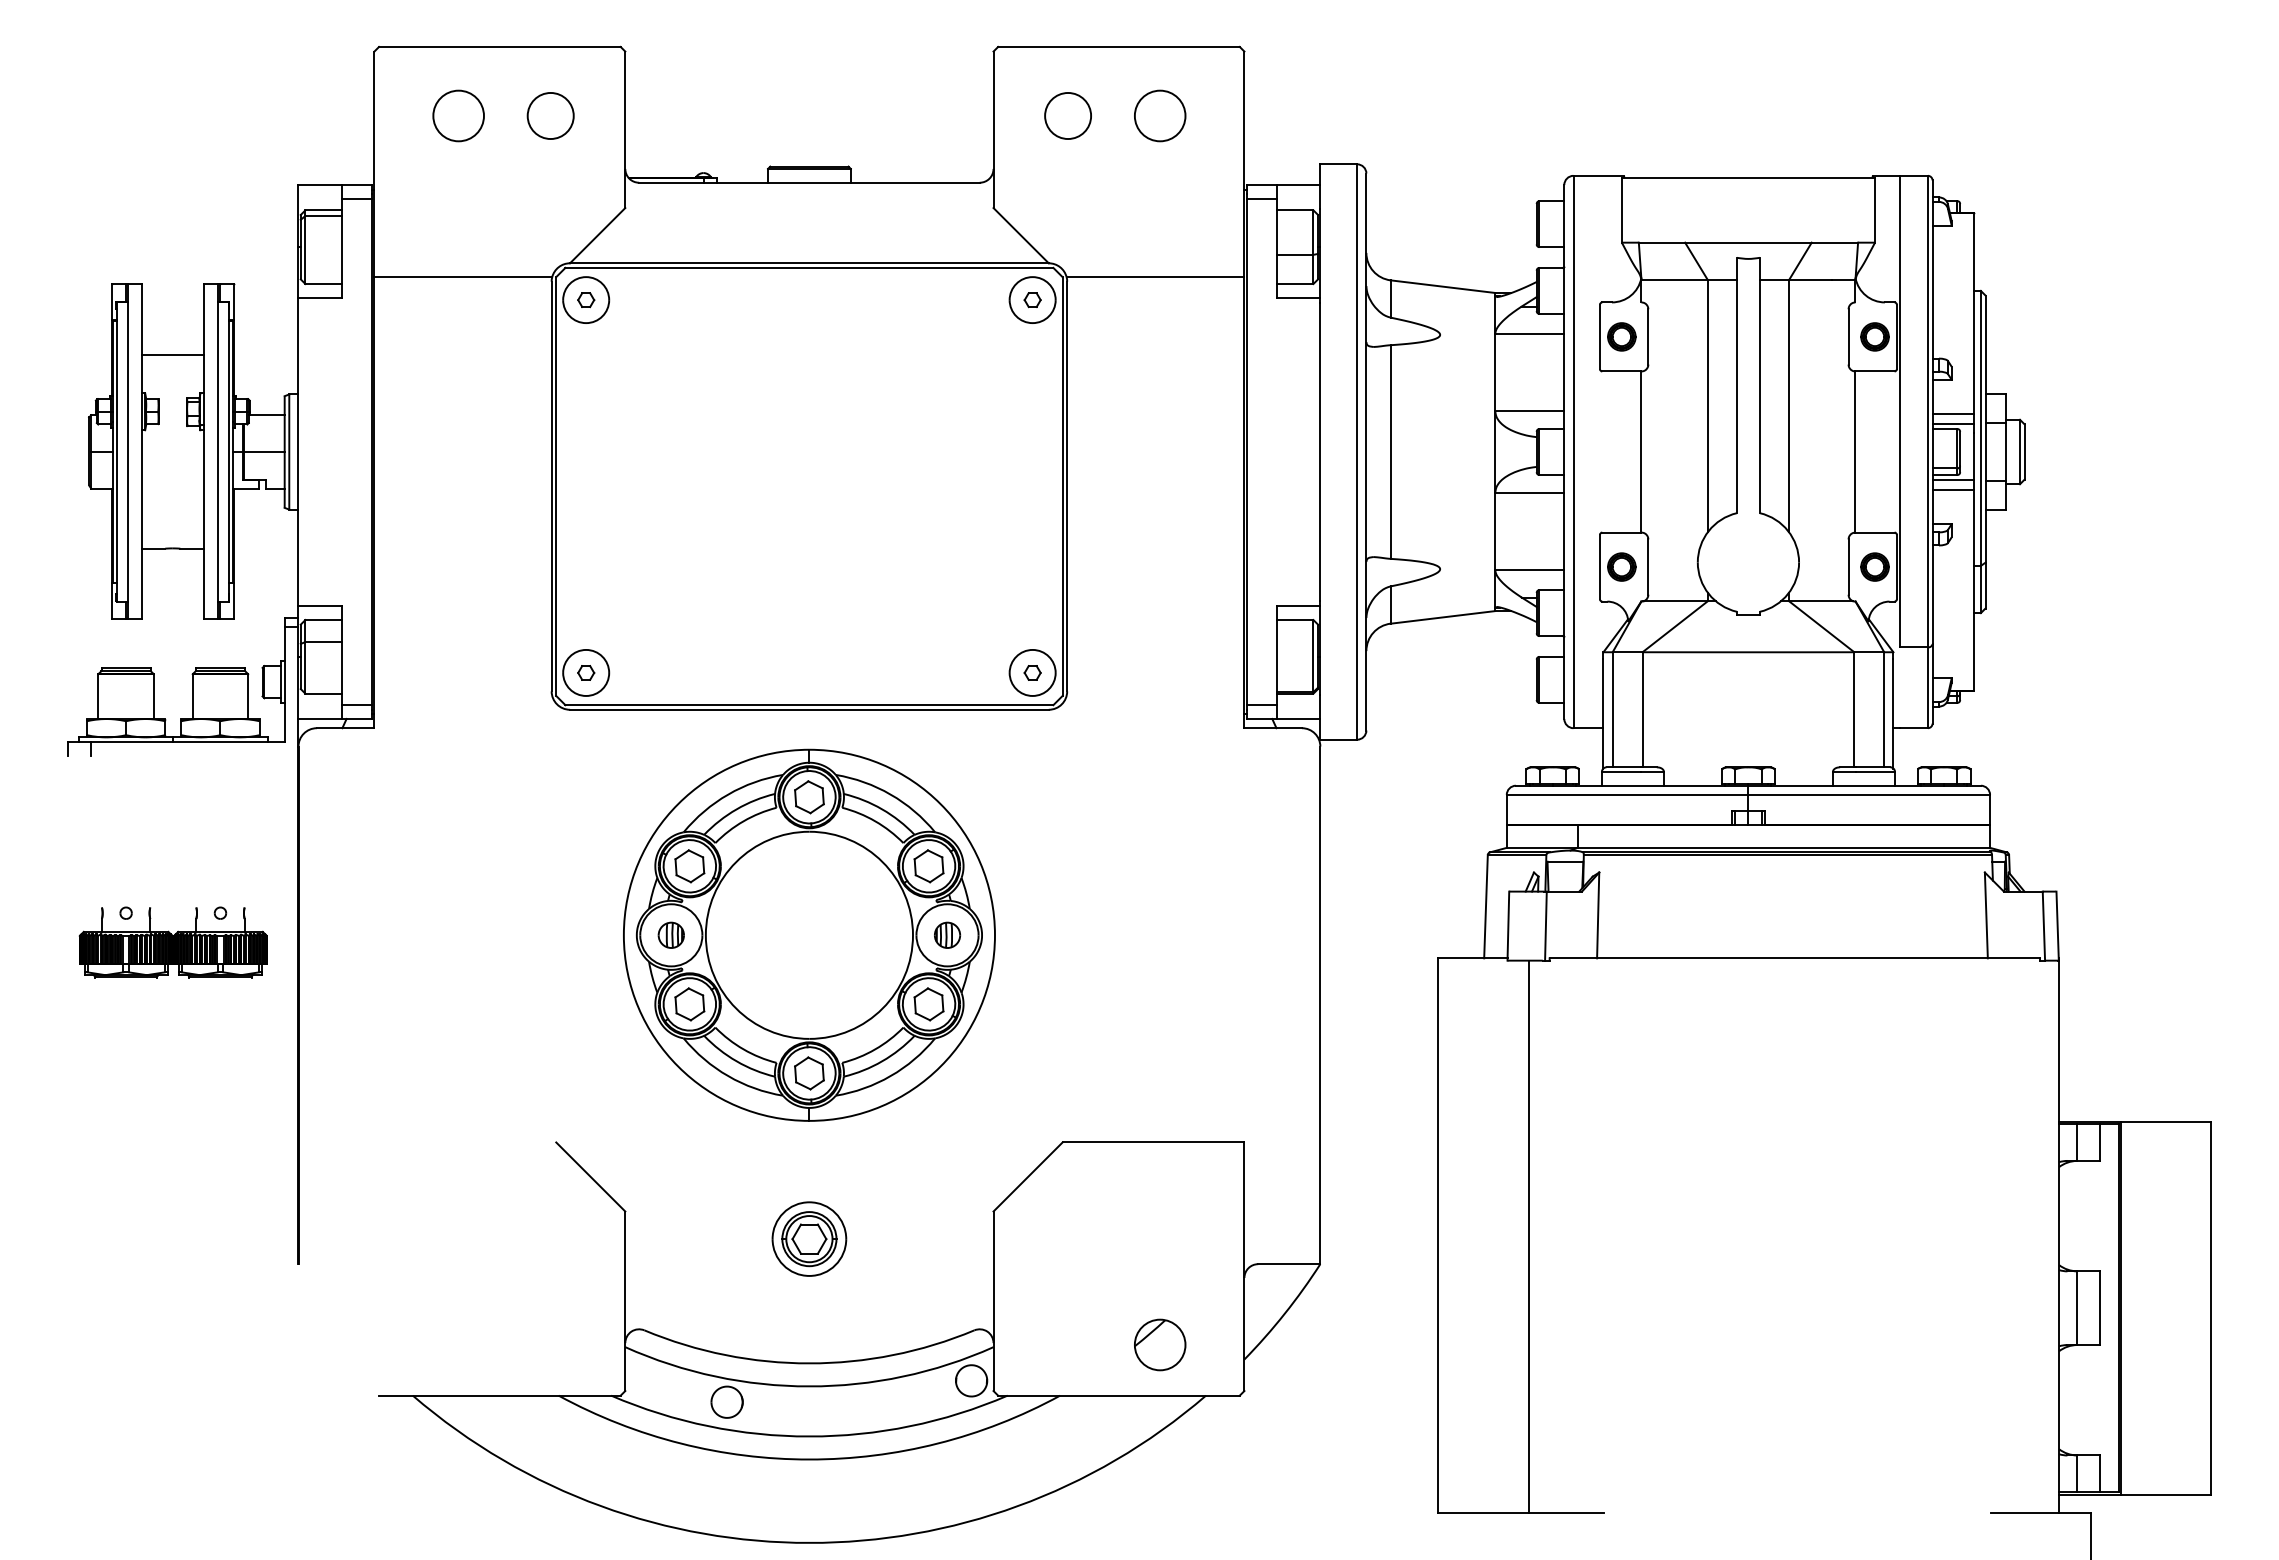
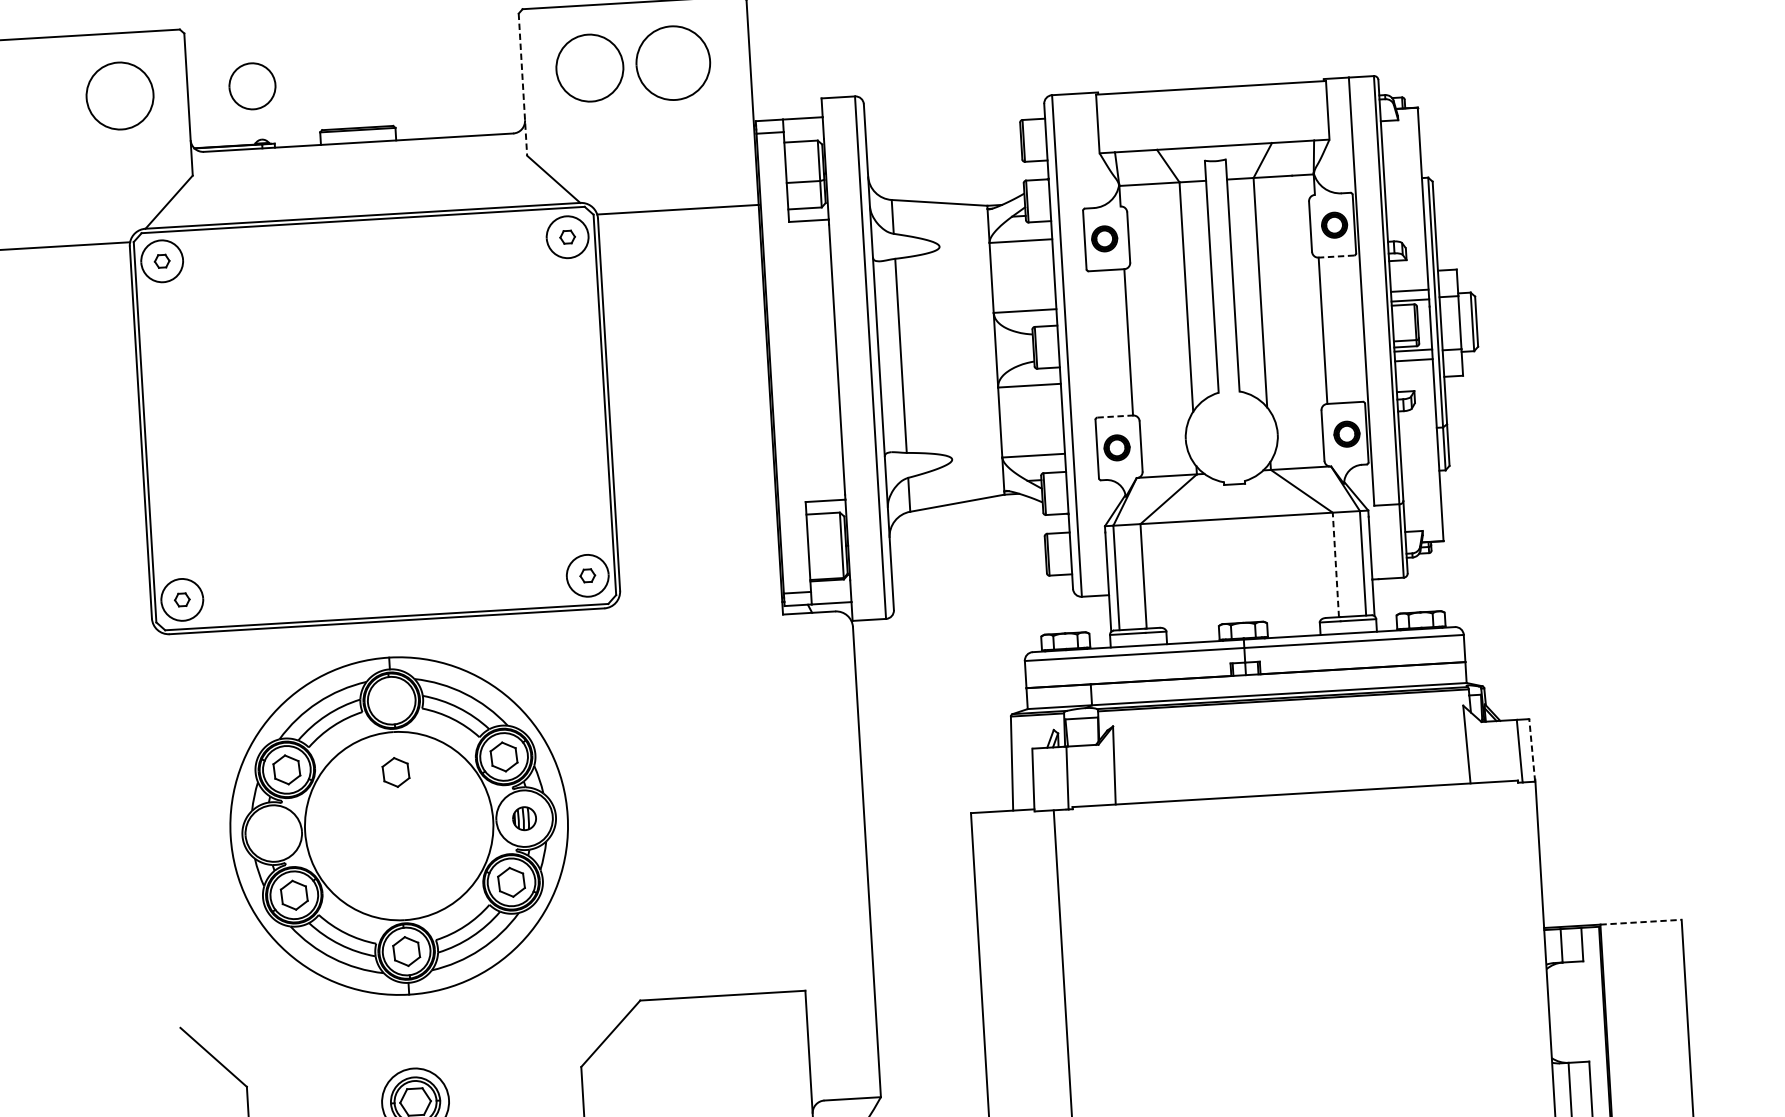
part: (458, 115) -> (252, 85), moved
circle: (550, 115) -> (119, 95), size x1.6
circle: (1068, 115) -> (590, 67), size x1.6
part: (1160, 115) -> (673, 62), size x1.6
line: (993, 130) -> (522, 85), solid -> dashed
line: (1875, 371) -> (1336, 256), solid -> dashed
line: (1621, 532) -> (1114, 416), solid -> dashed
line: (1854, 709) -> (1336, 564), solid -> dashed
part: (809, 797) -> (396, 772), moved
line: (2057, 926) -> (1532, 750), solid -> dashed
part: (670, 934) -> (272, 832), removed
line: (2165, 1121) -> (1640, 922), solid -> dashed

